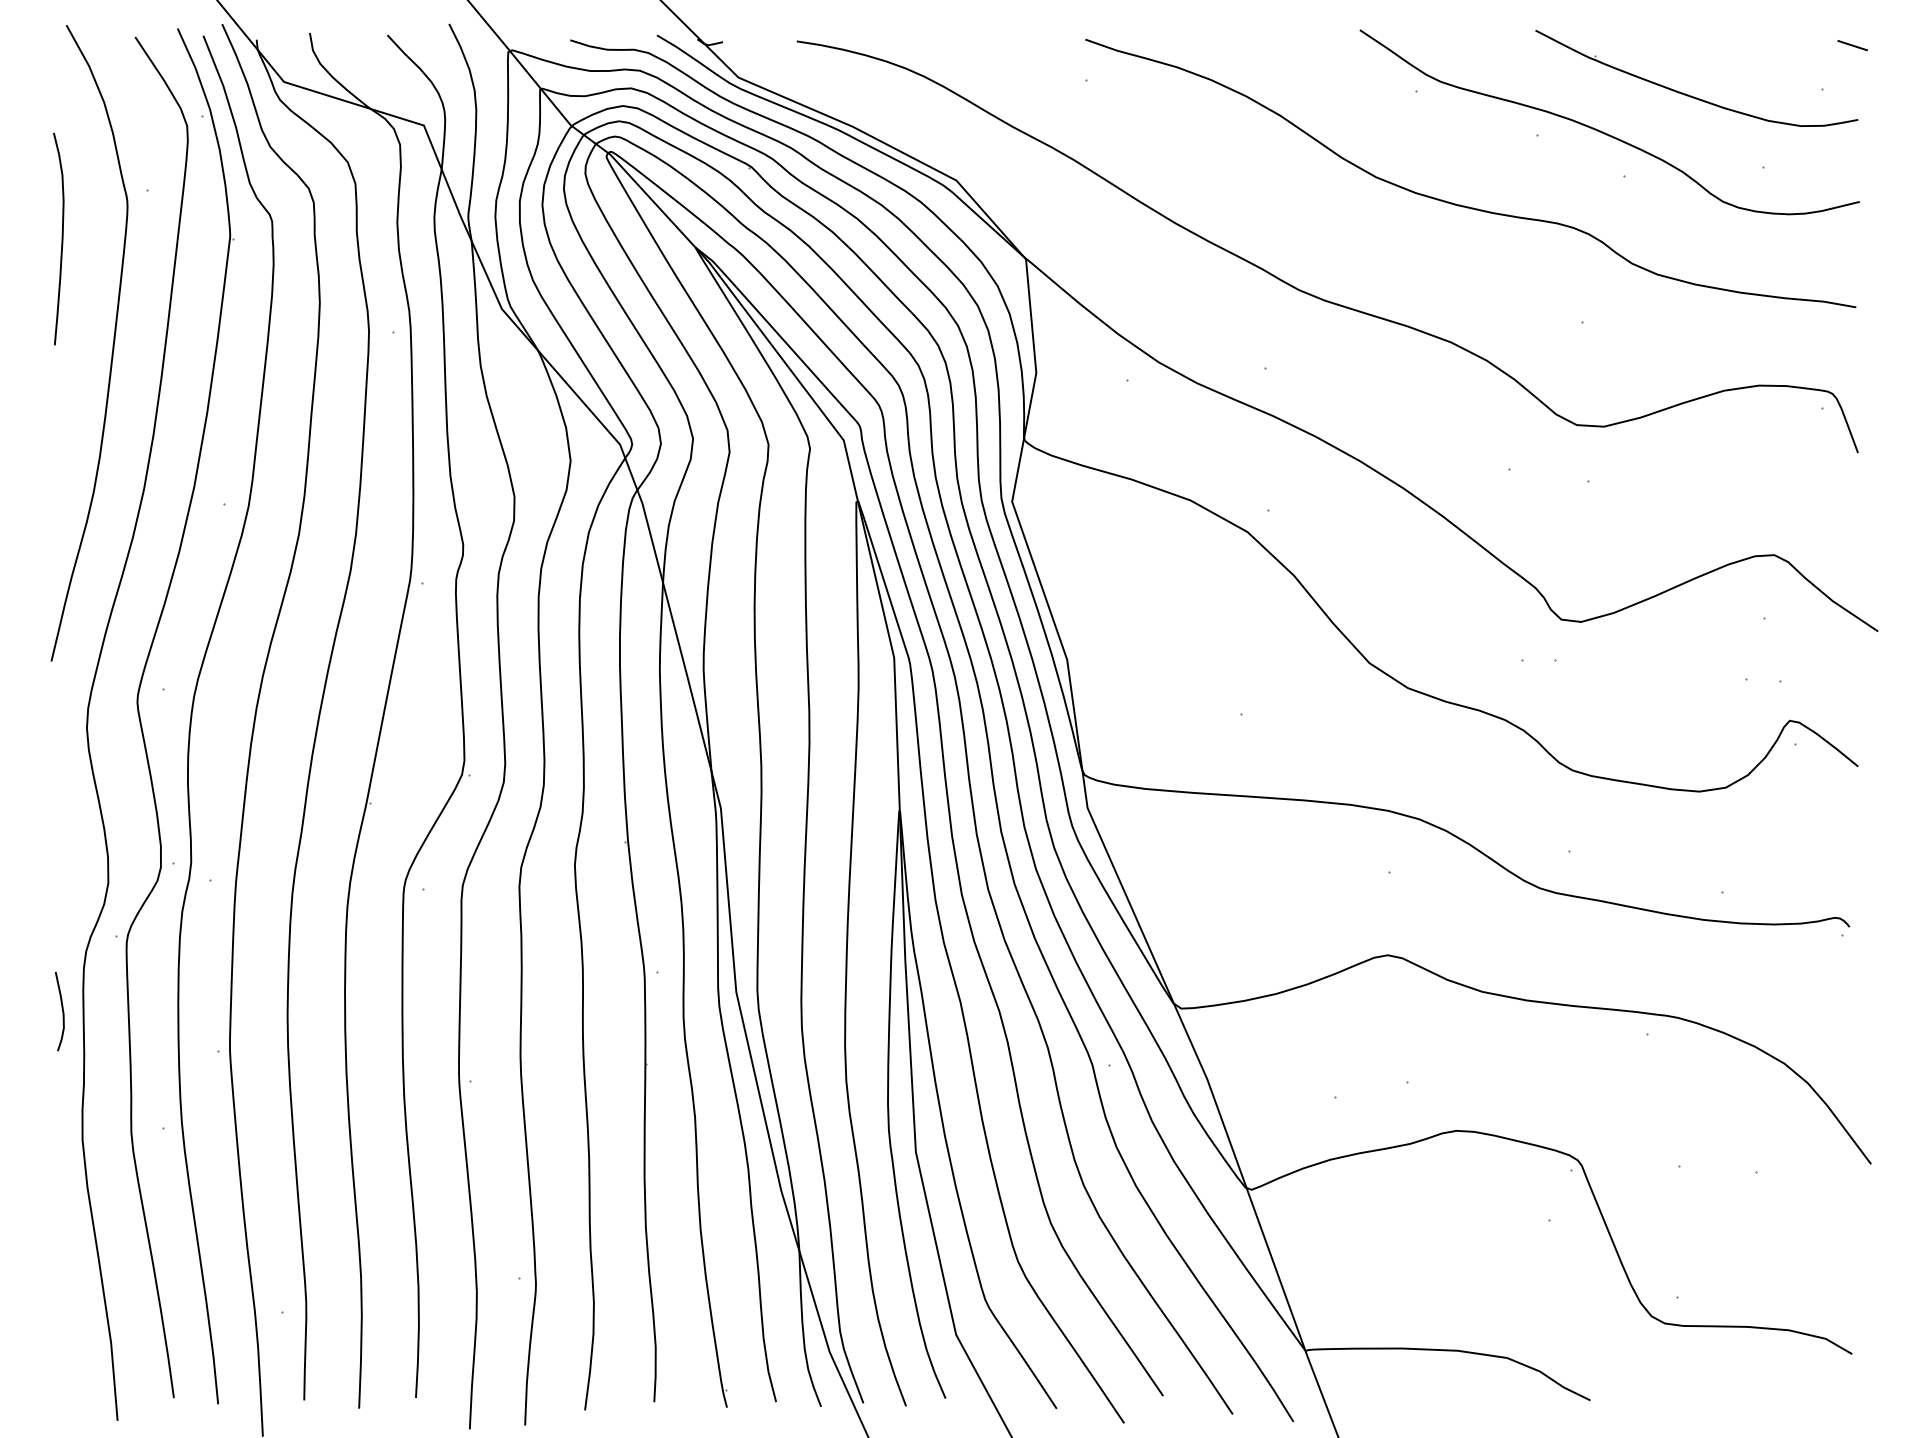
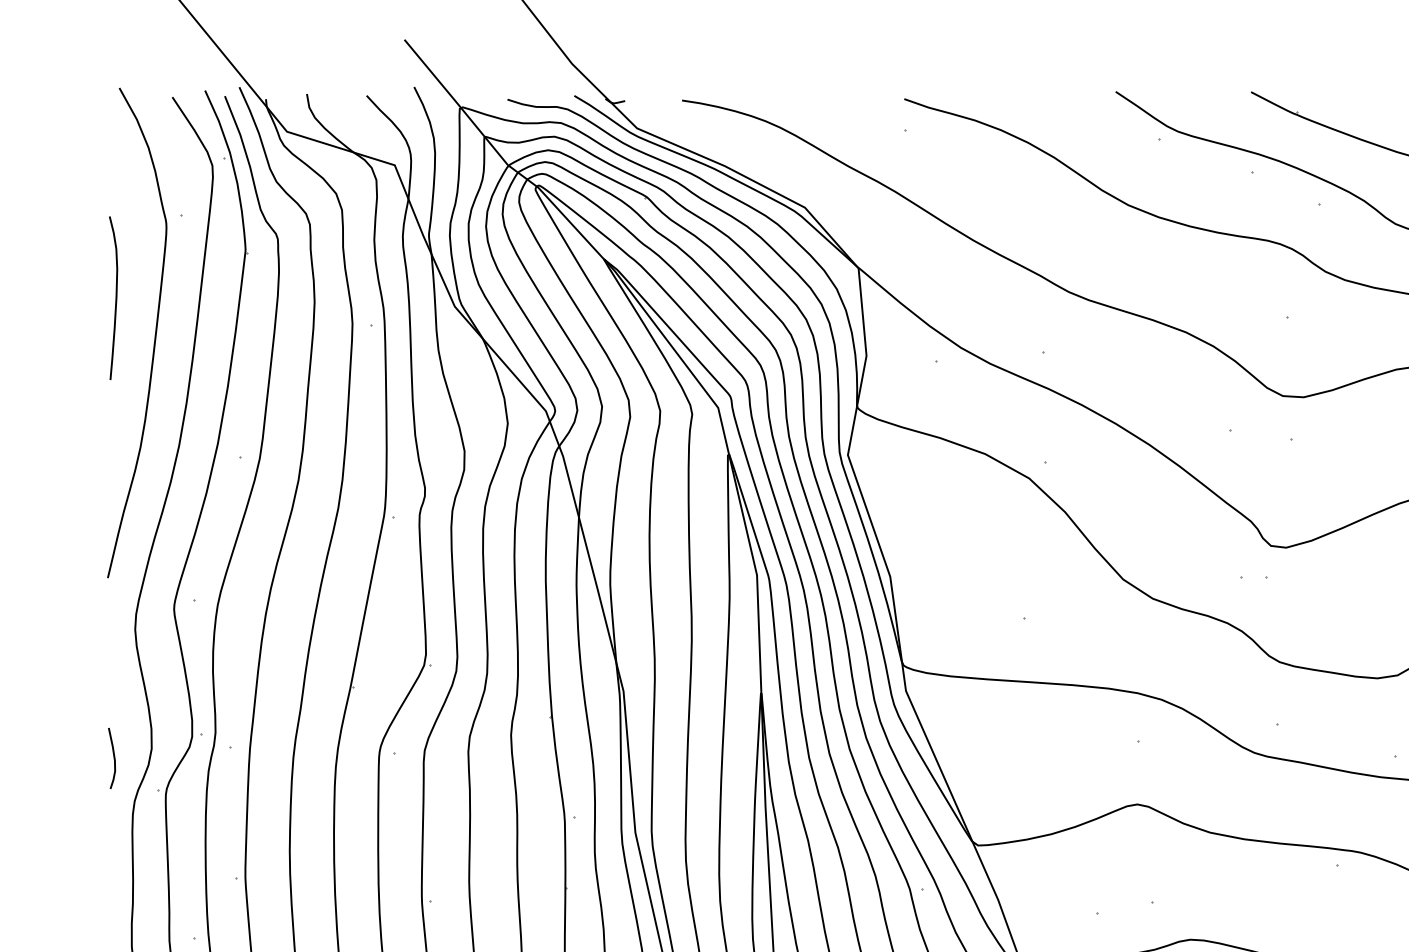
curve: (61, 238) -> (115, 297), moved
curve: (62, 1011) -> (114, 758), moved

